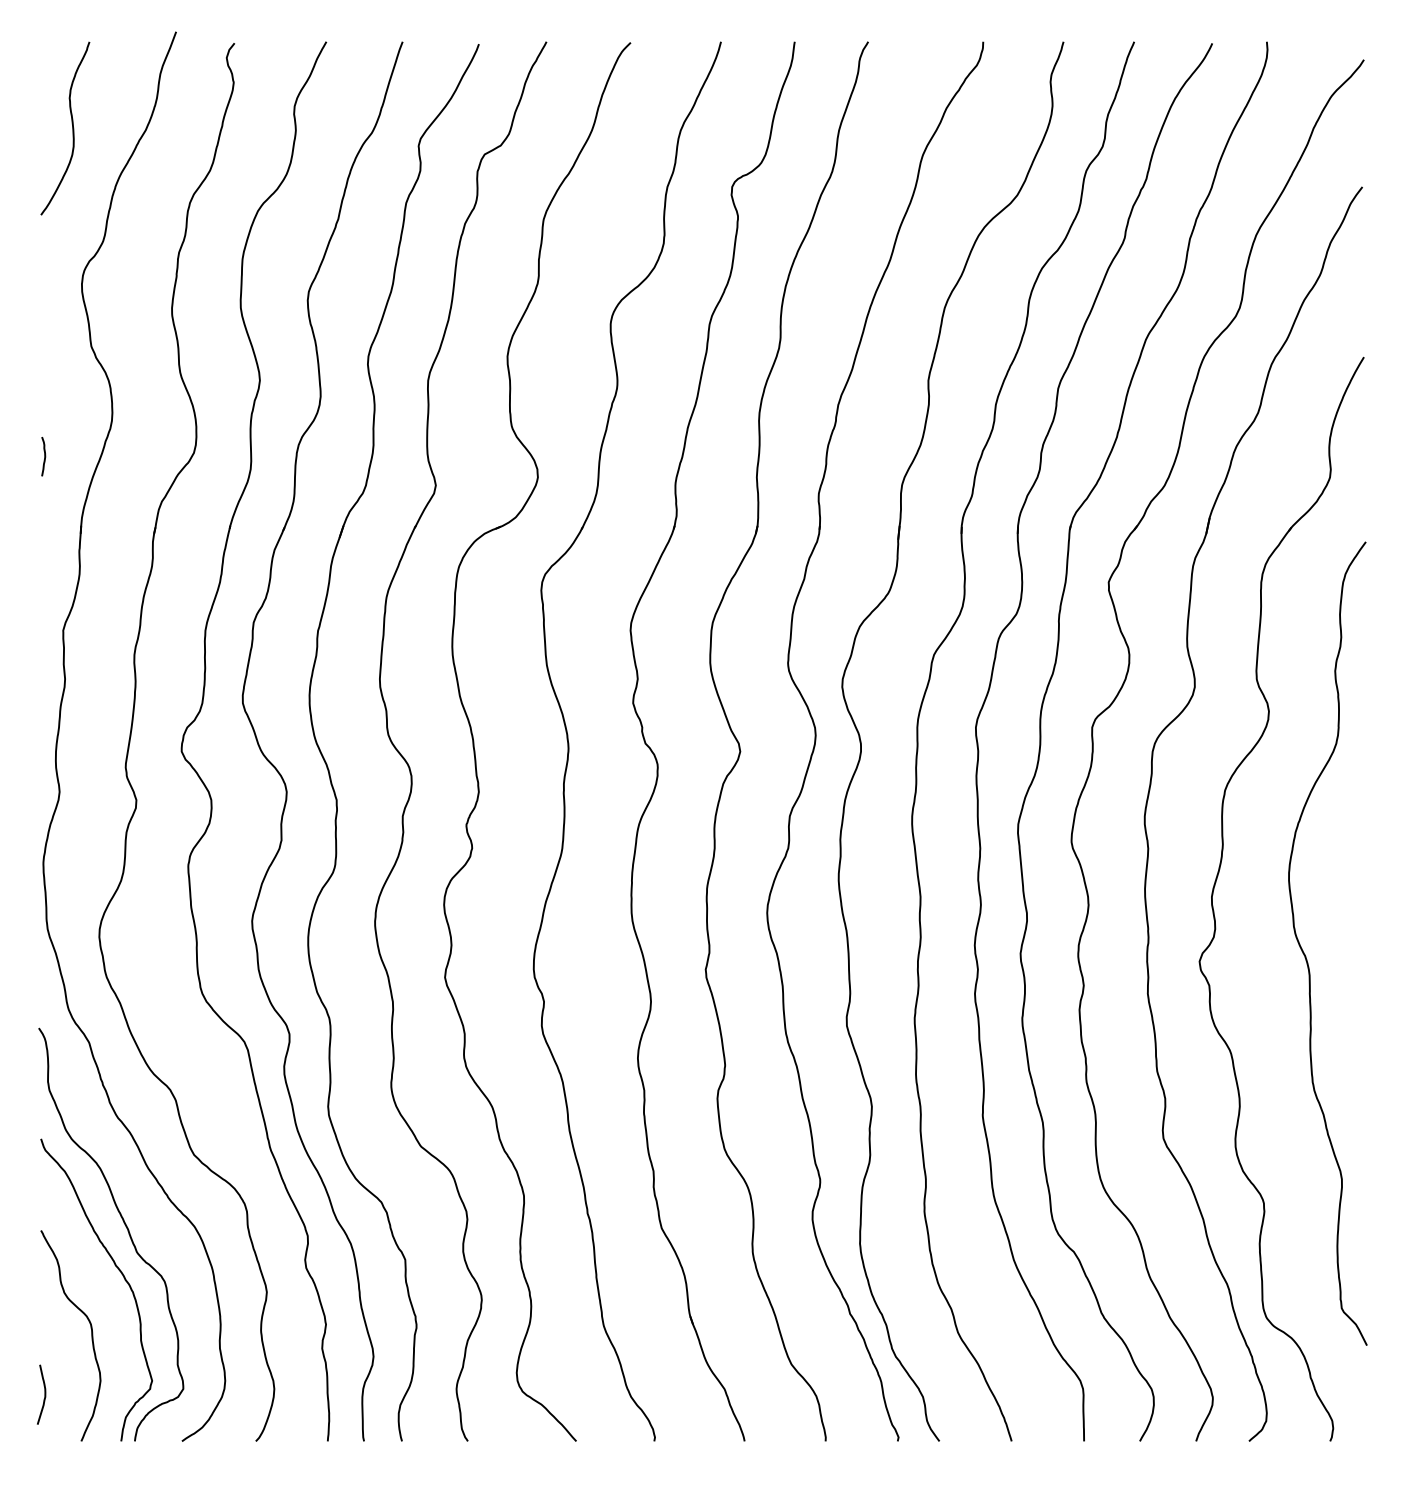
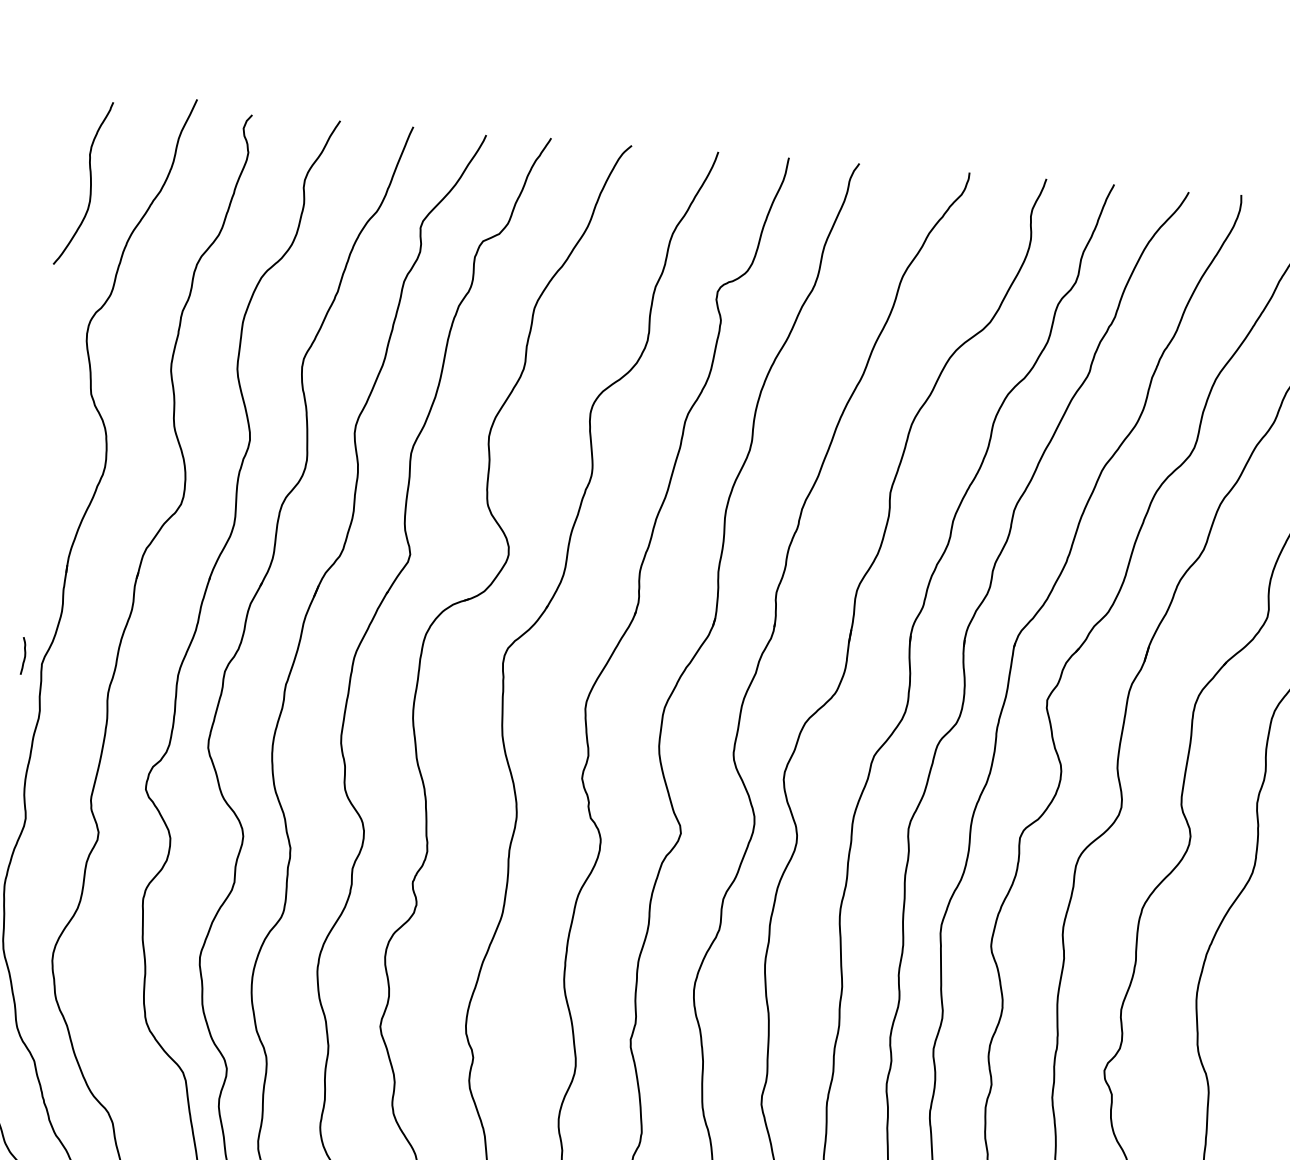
curve: (44, 456) -> (24, 655), moved

